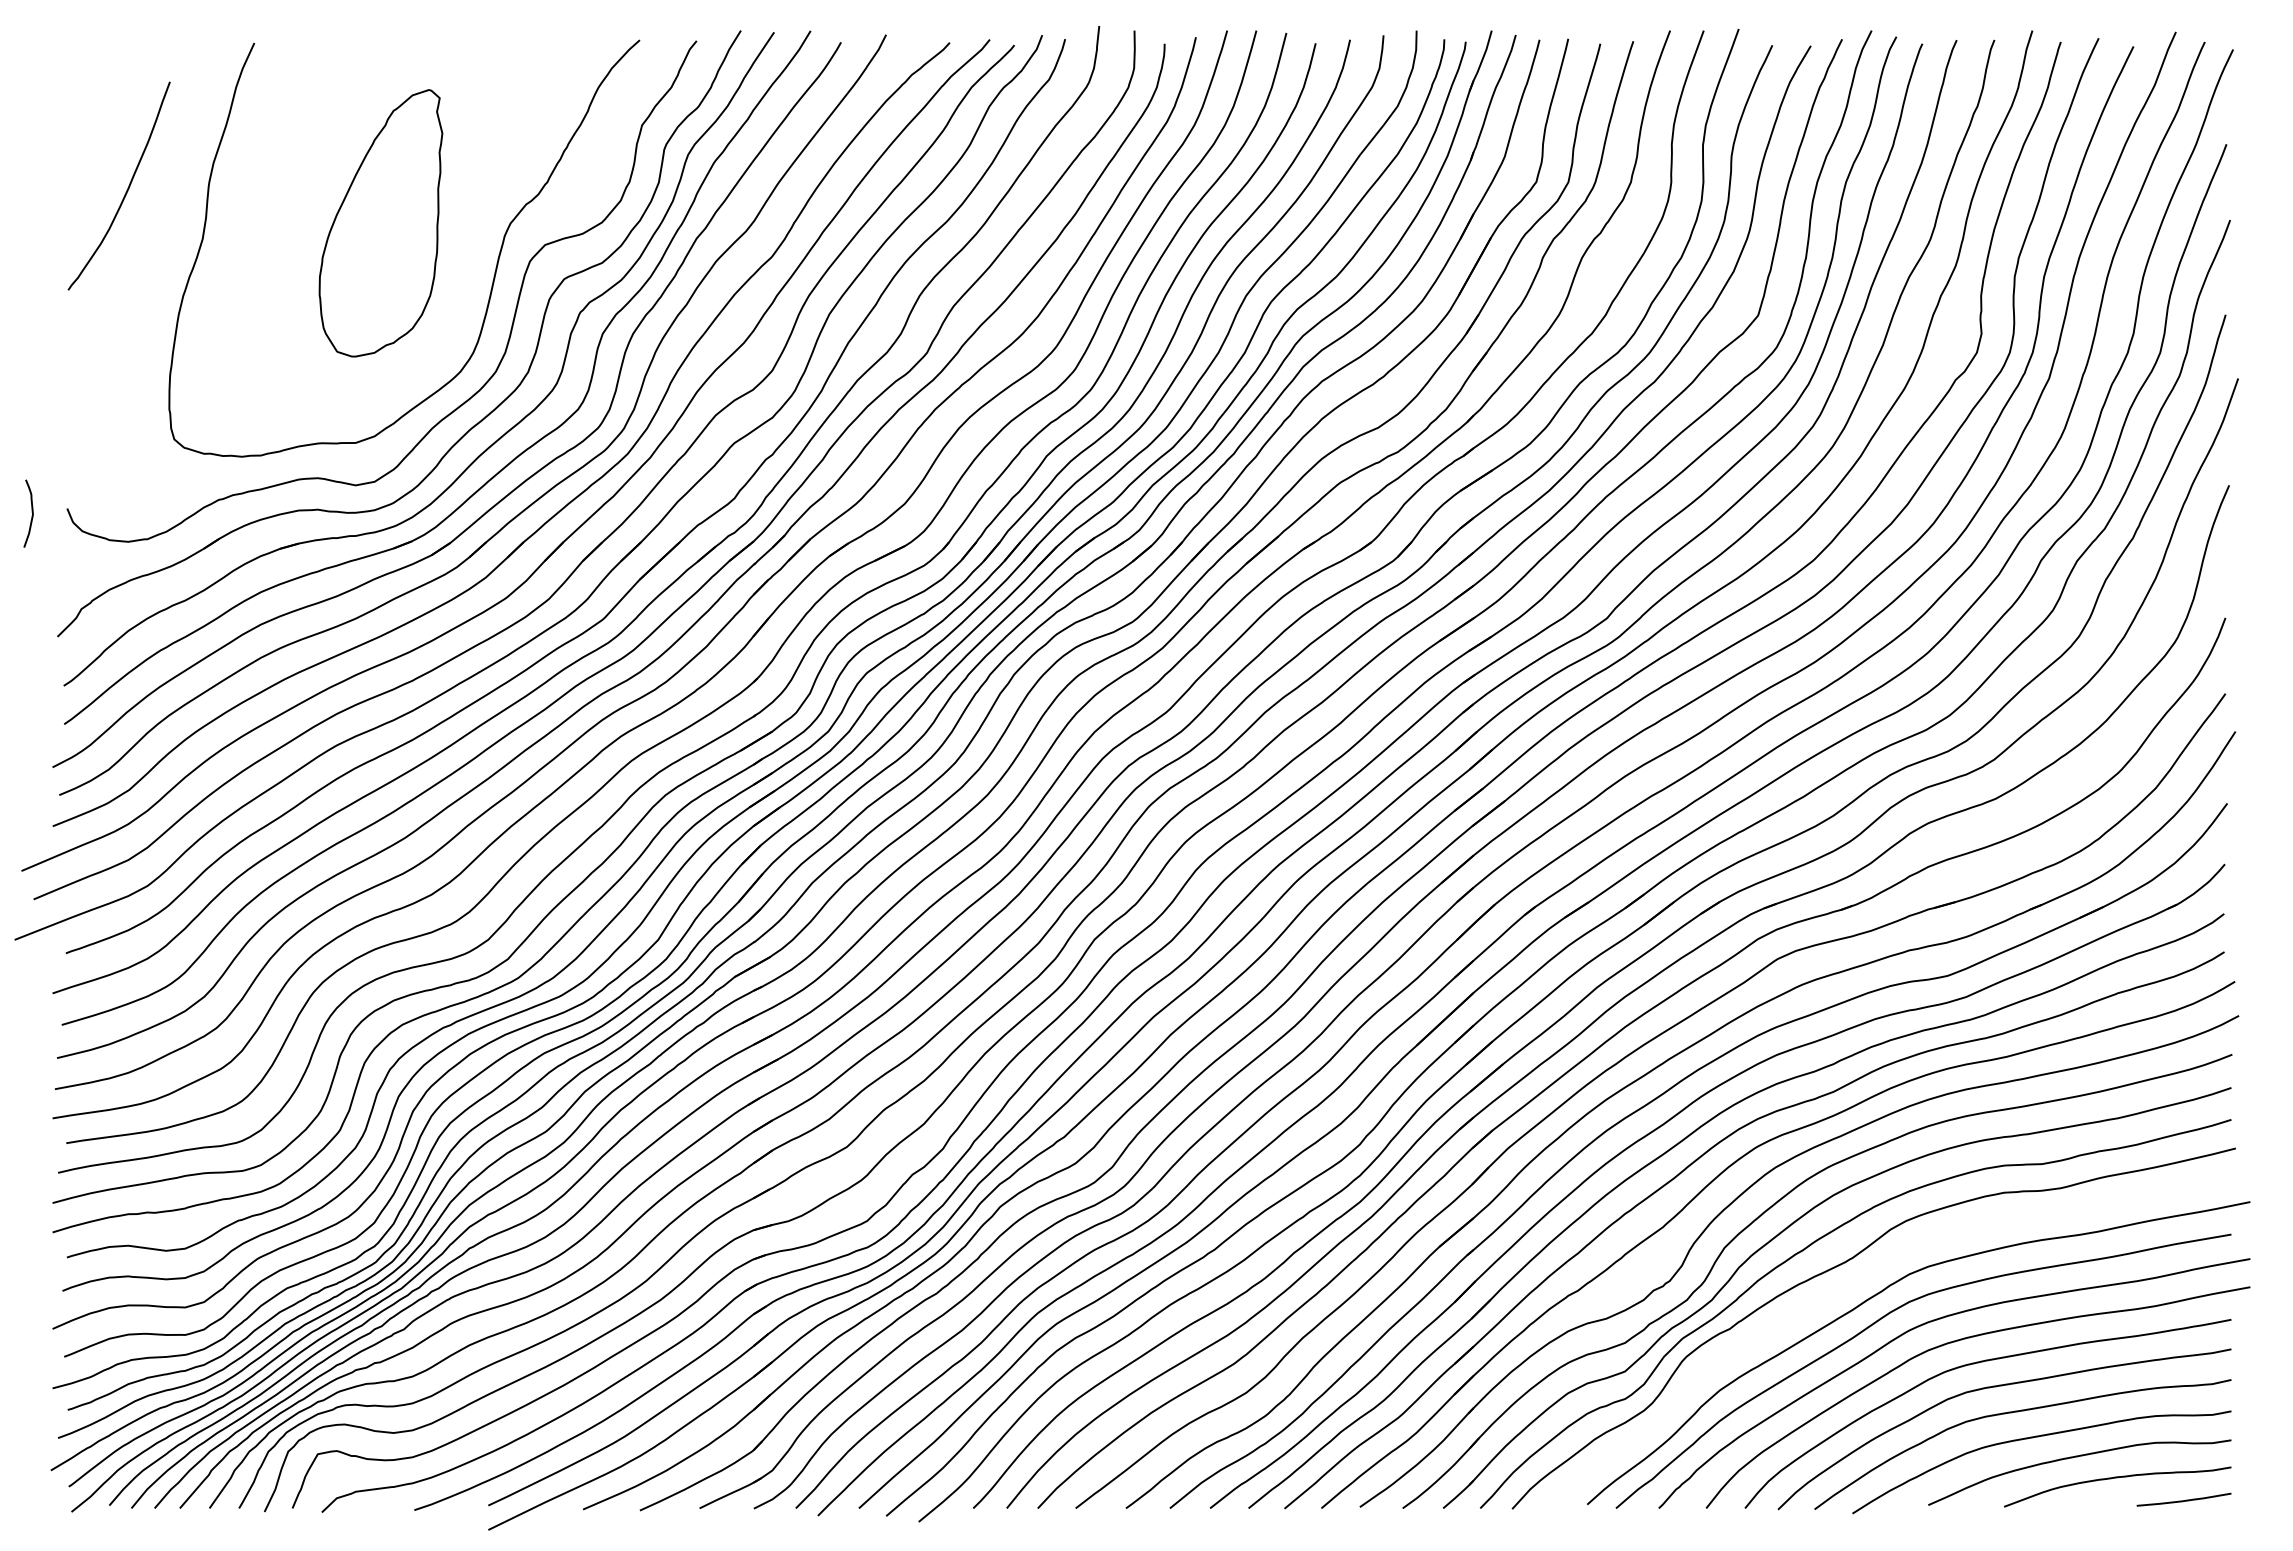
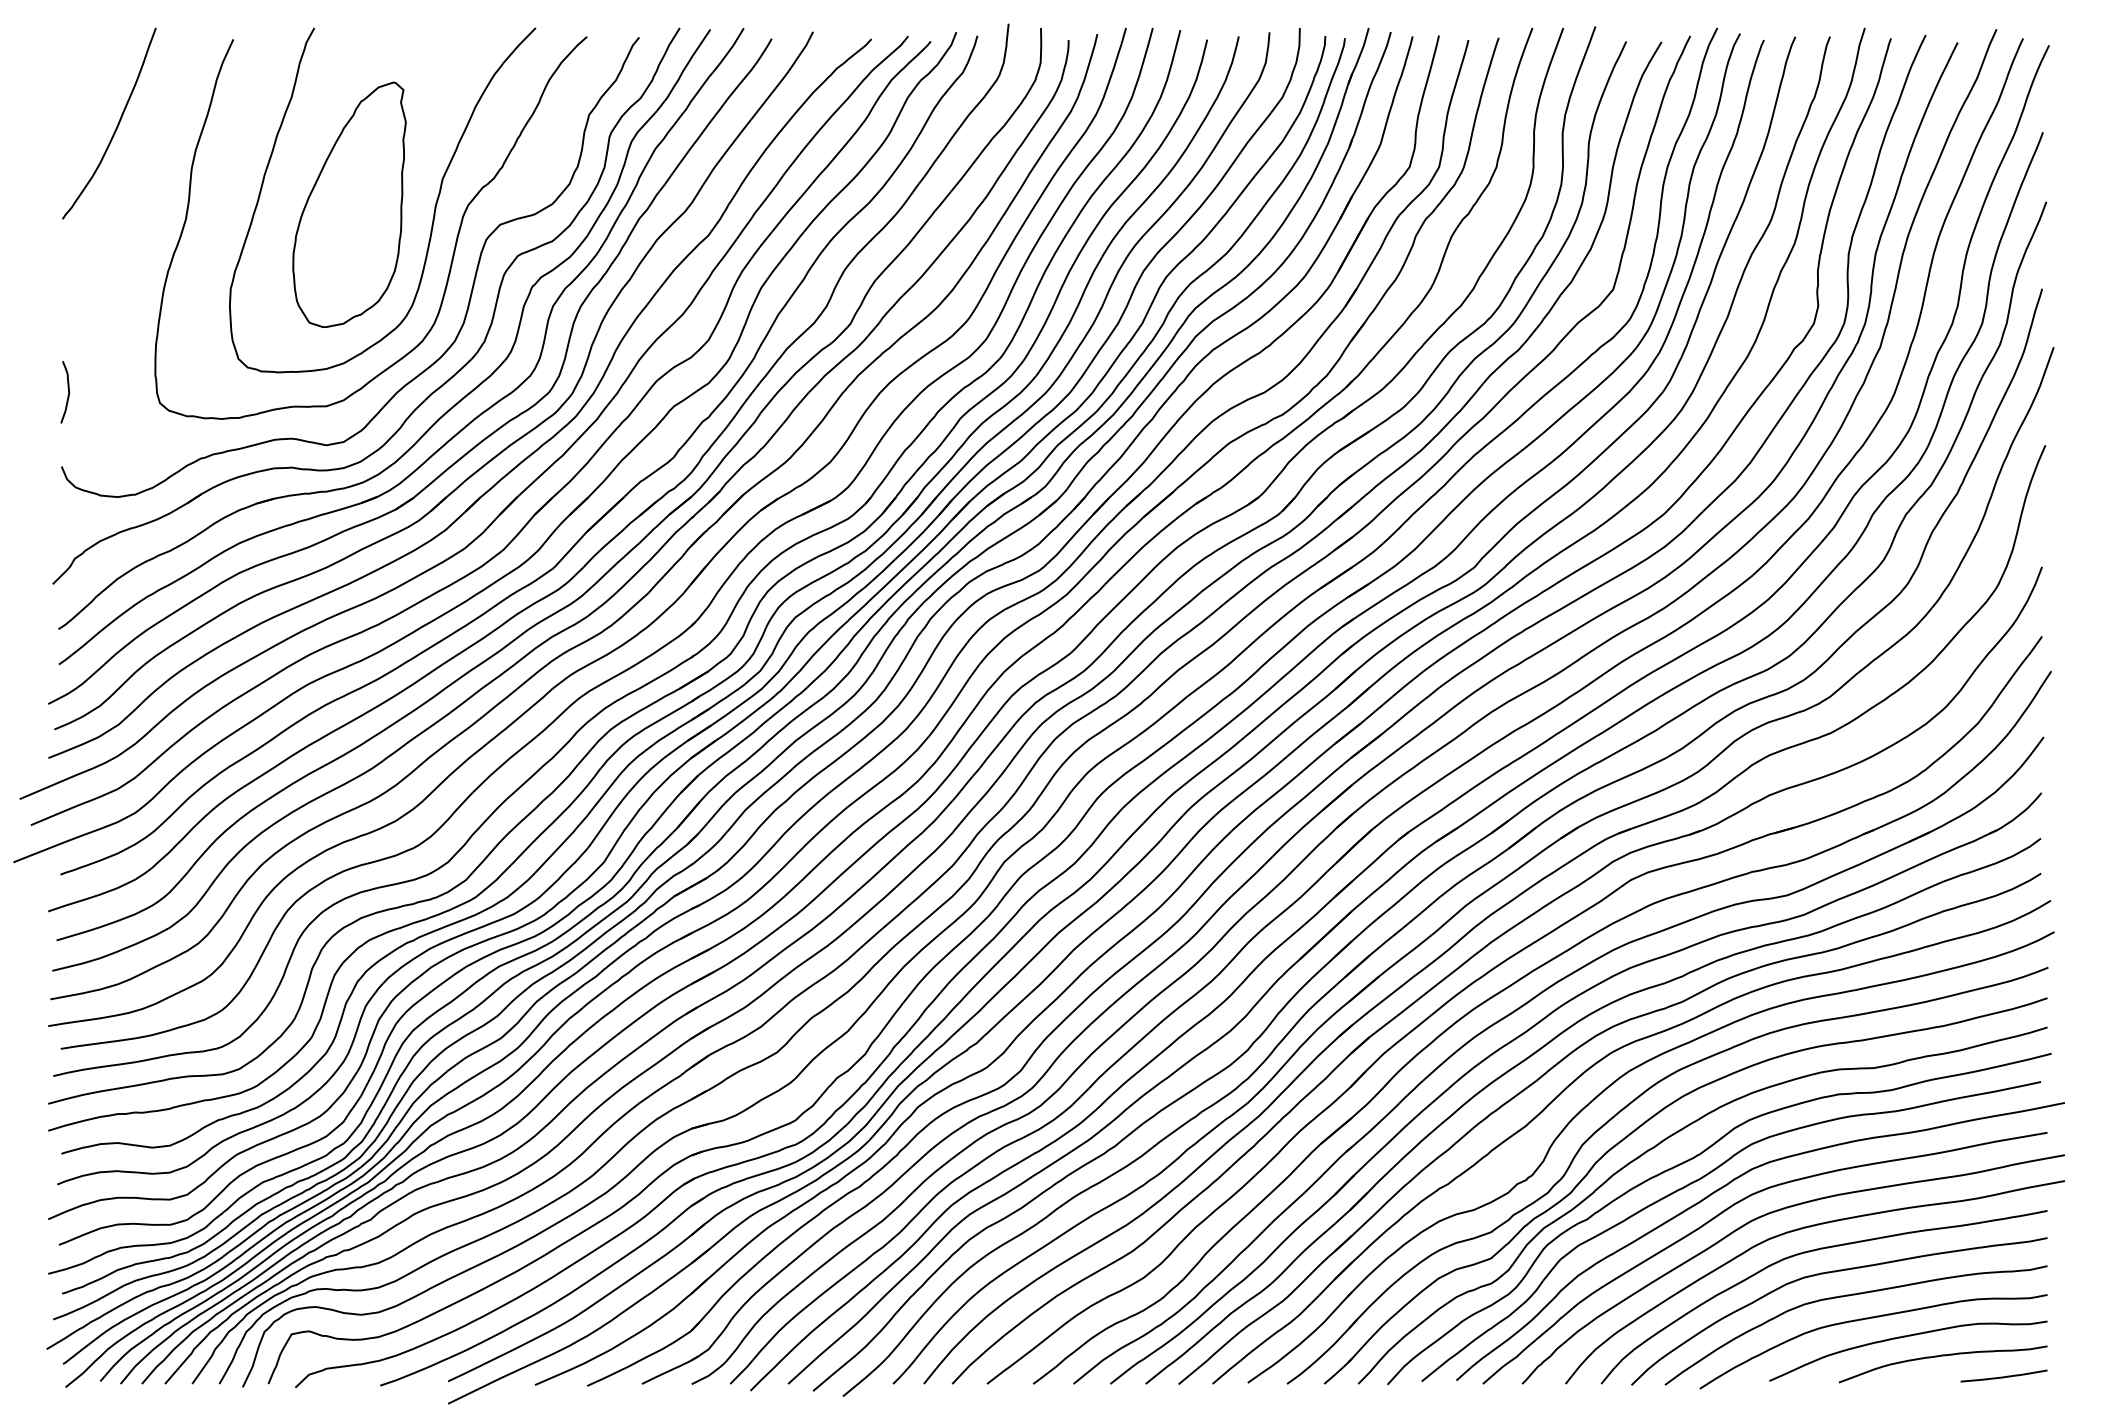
curve: (126, 189) -> (116, 126), moved
curve: (473, 225) -> (434, 206), added
curve: (32, 513) -> (68, 392), moved
curve: (1854, 1285) -> (1701, 1179), added

